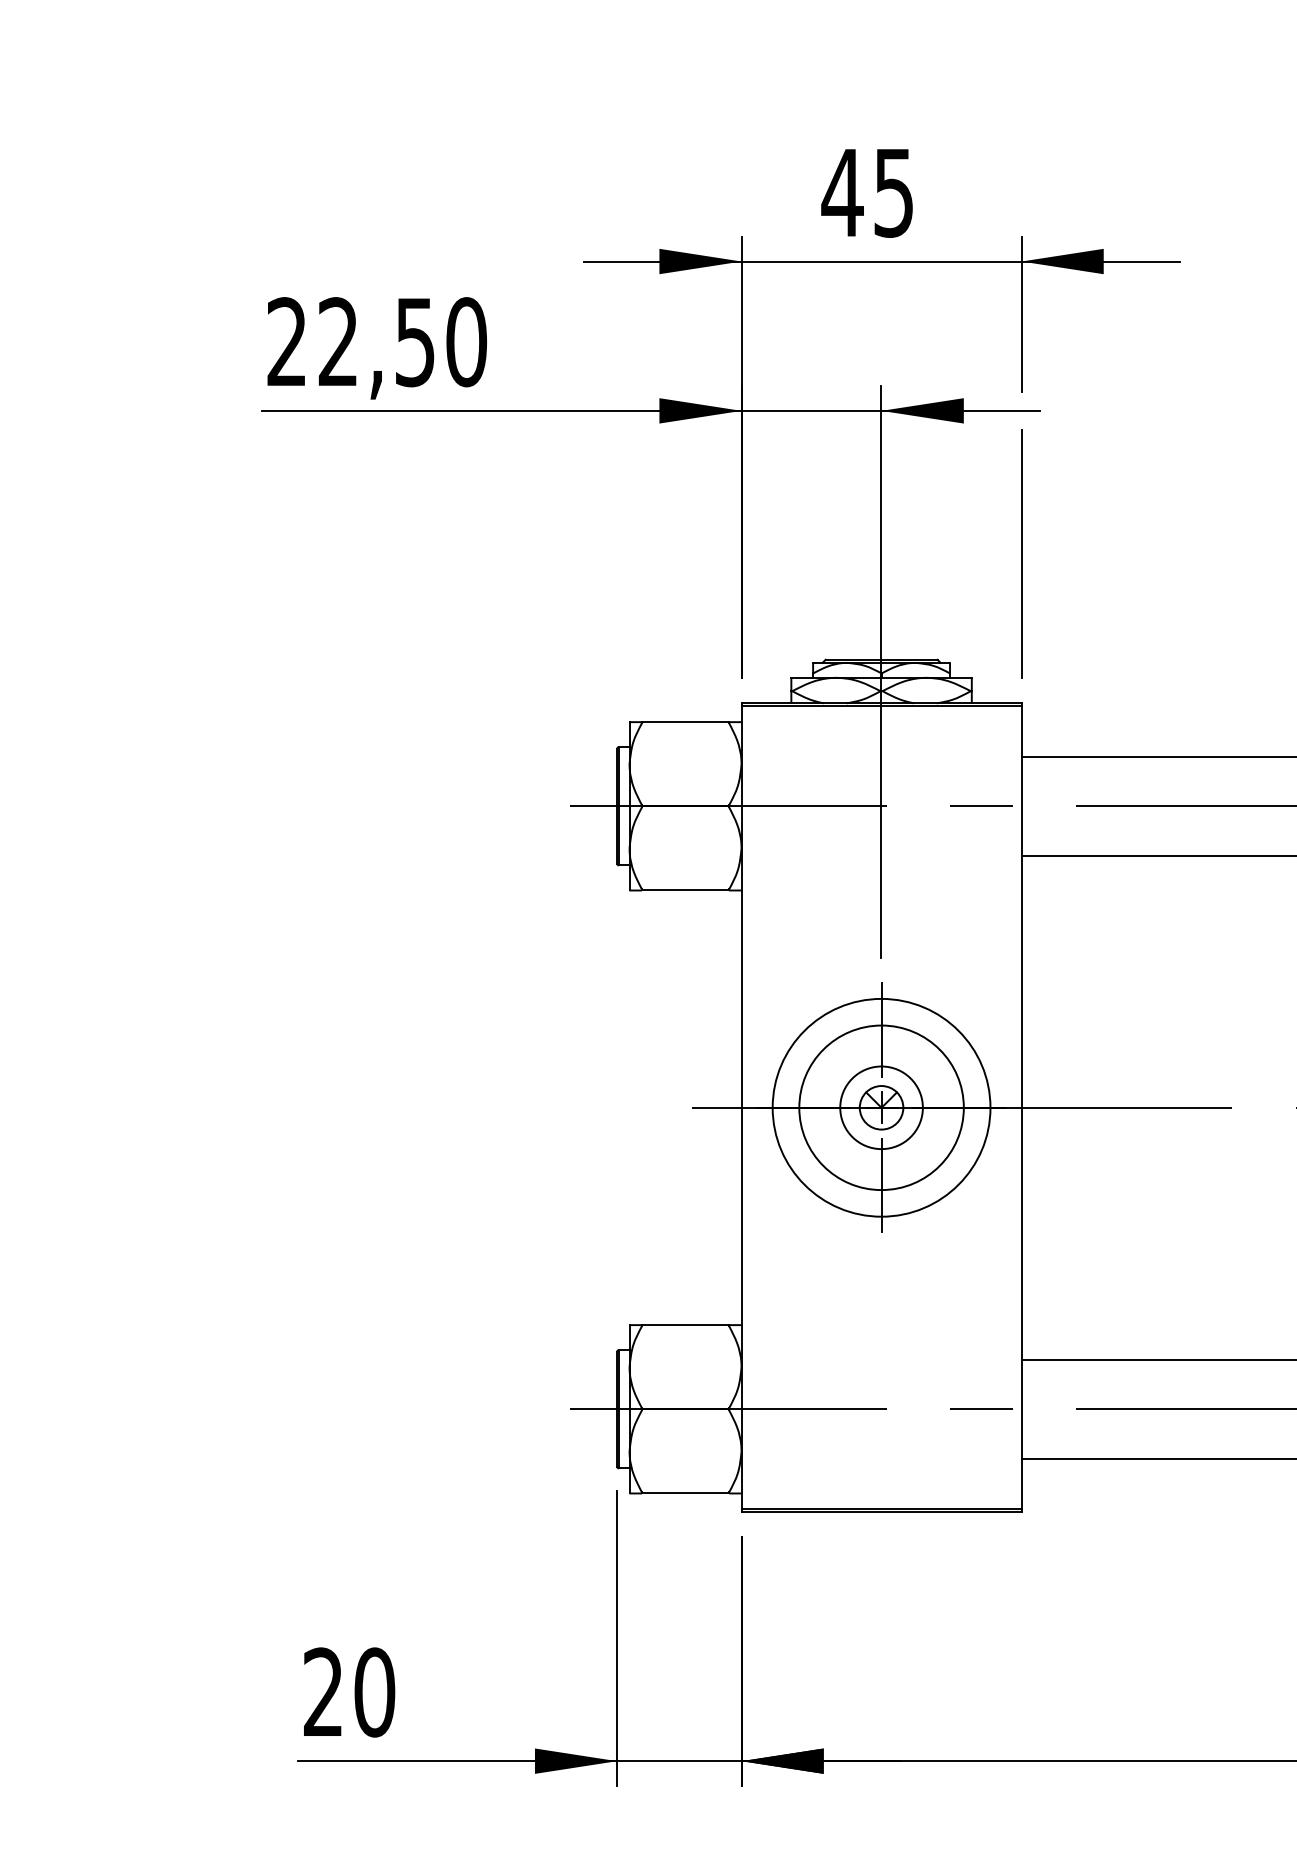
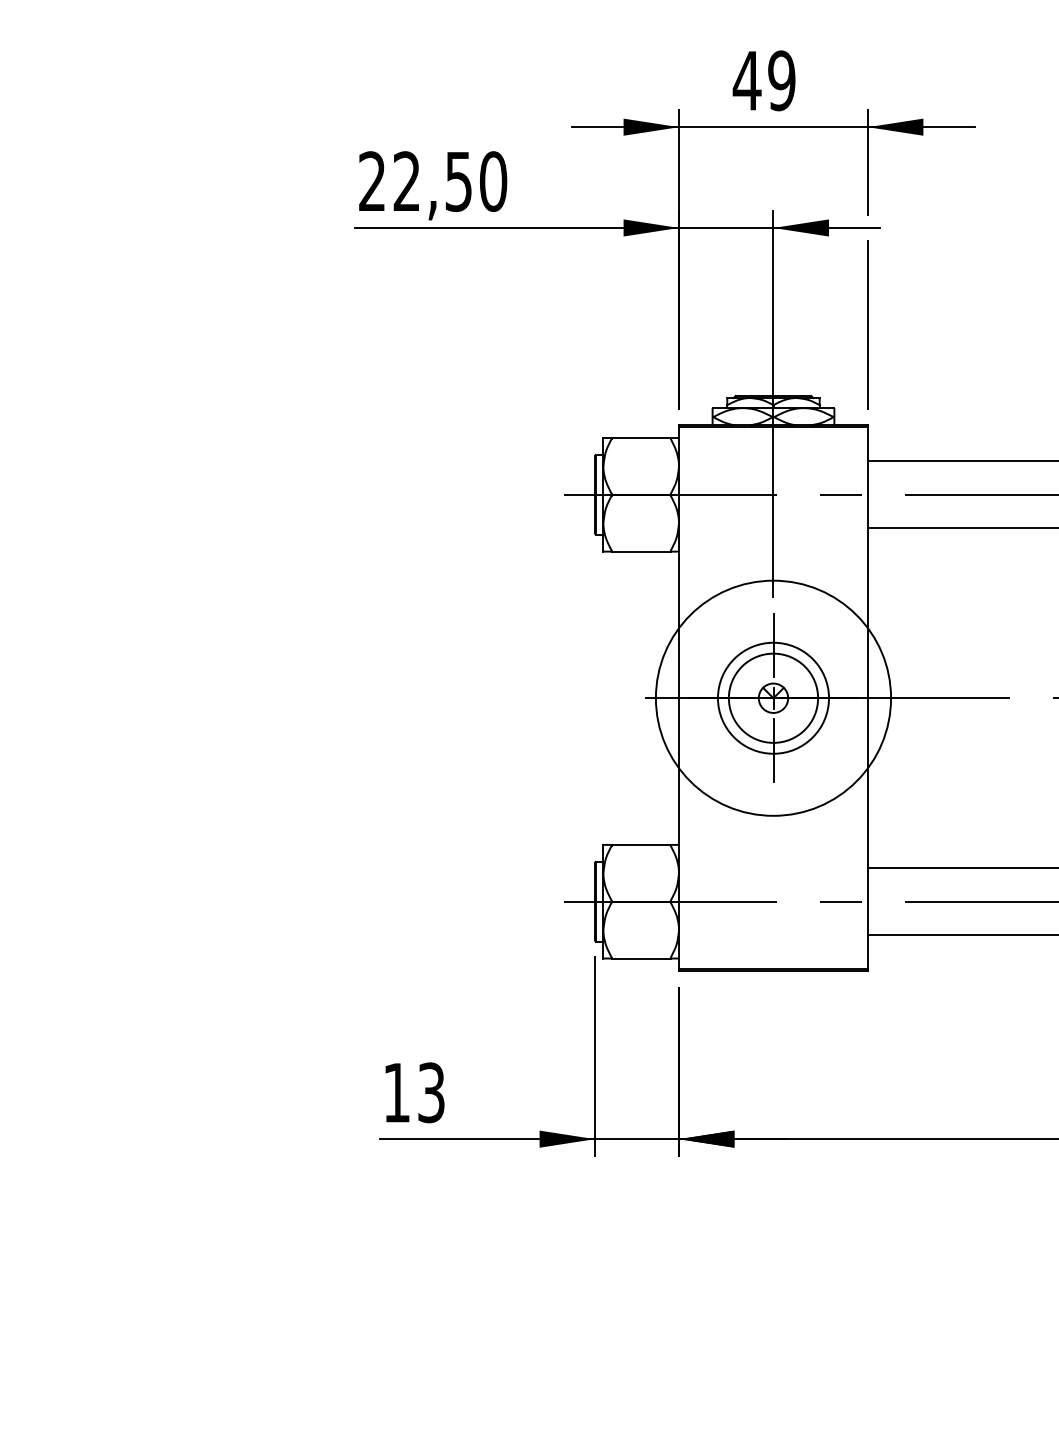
text: (893, 192) -> (781, 80), 45 -> 49
circle: (881, 1106) -> (773, 697), size x1.6
circle: (881, 1108) -> (773, 698), size x1.6
text: (349, 1692) -> (414, 1092), 20 -> 13

